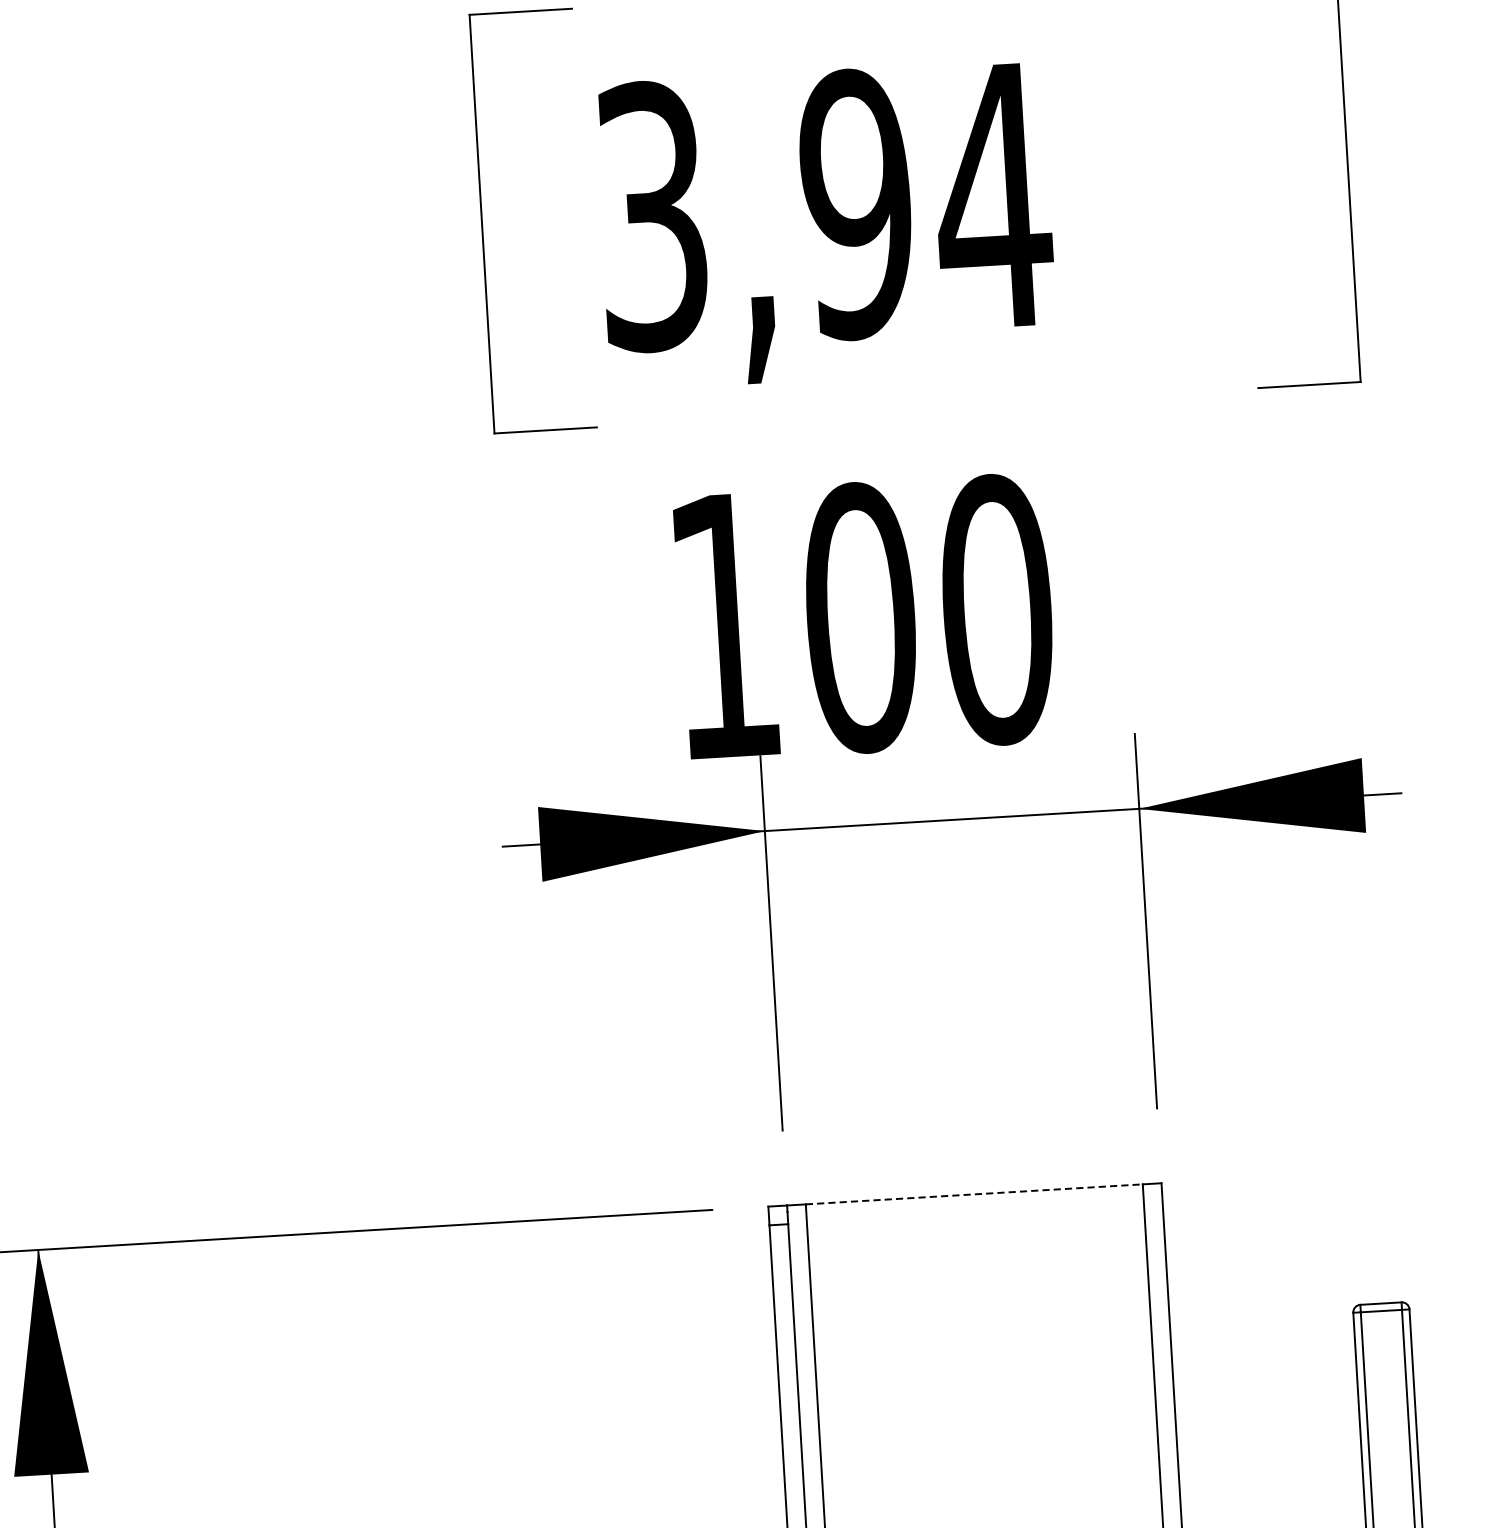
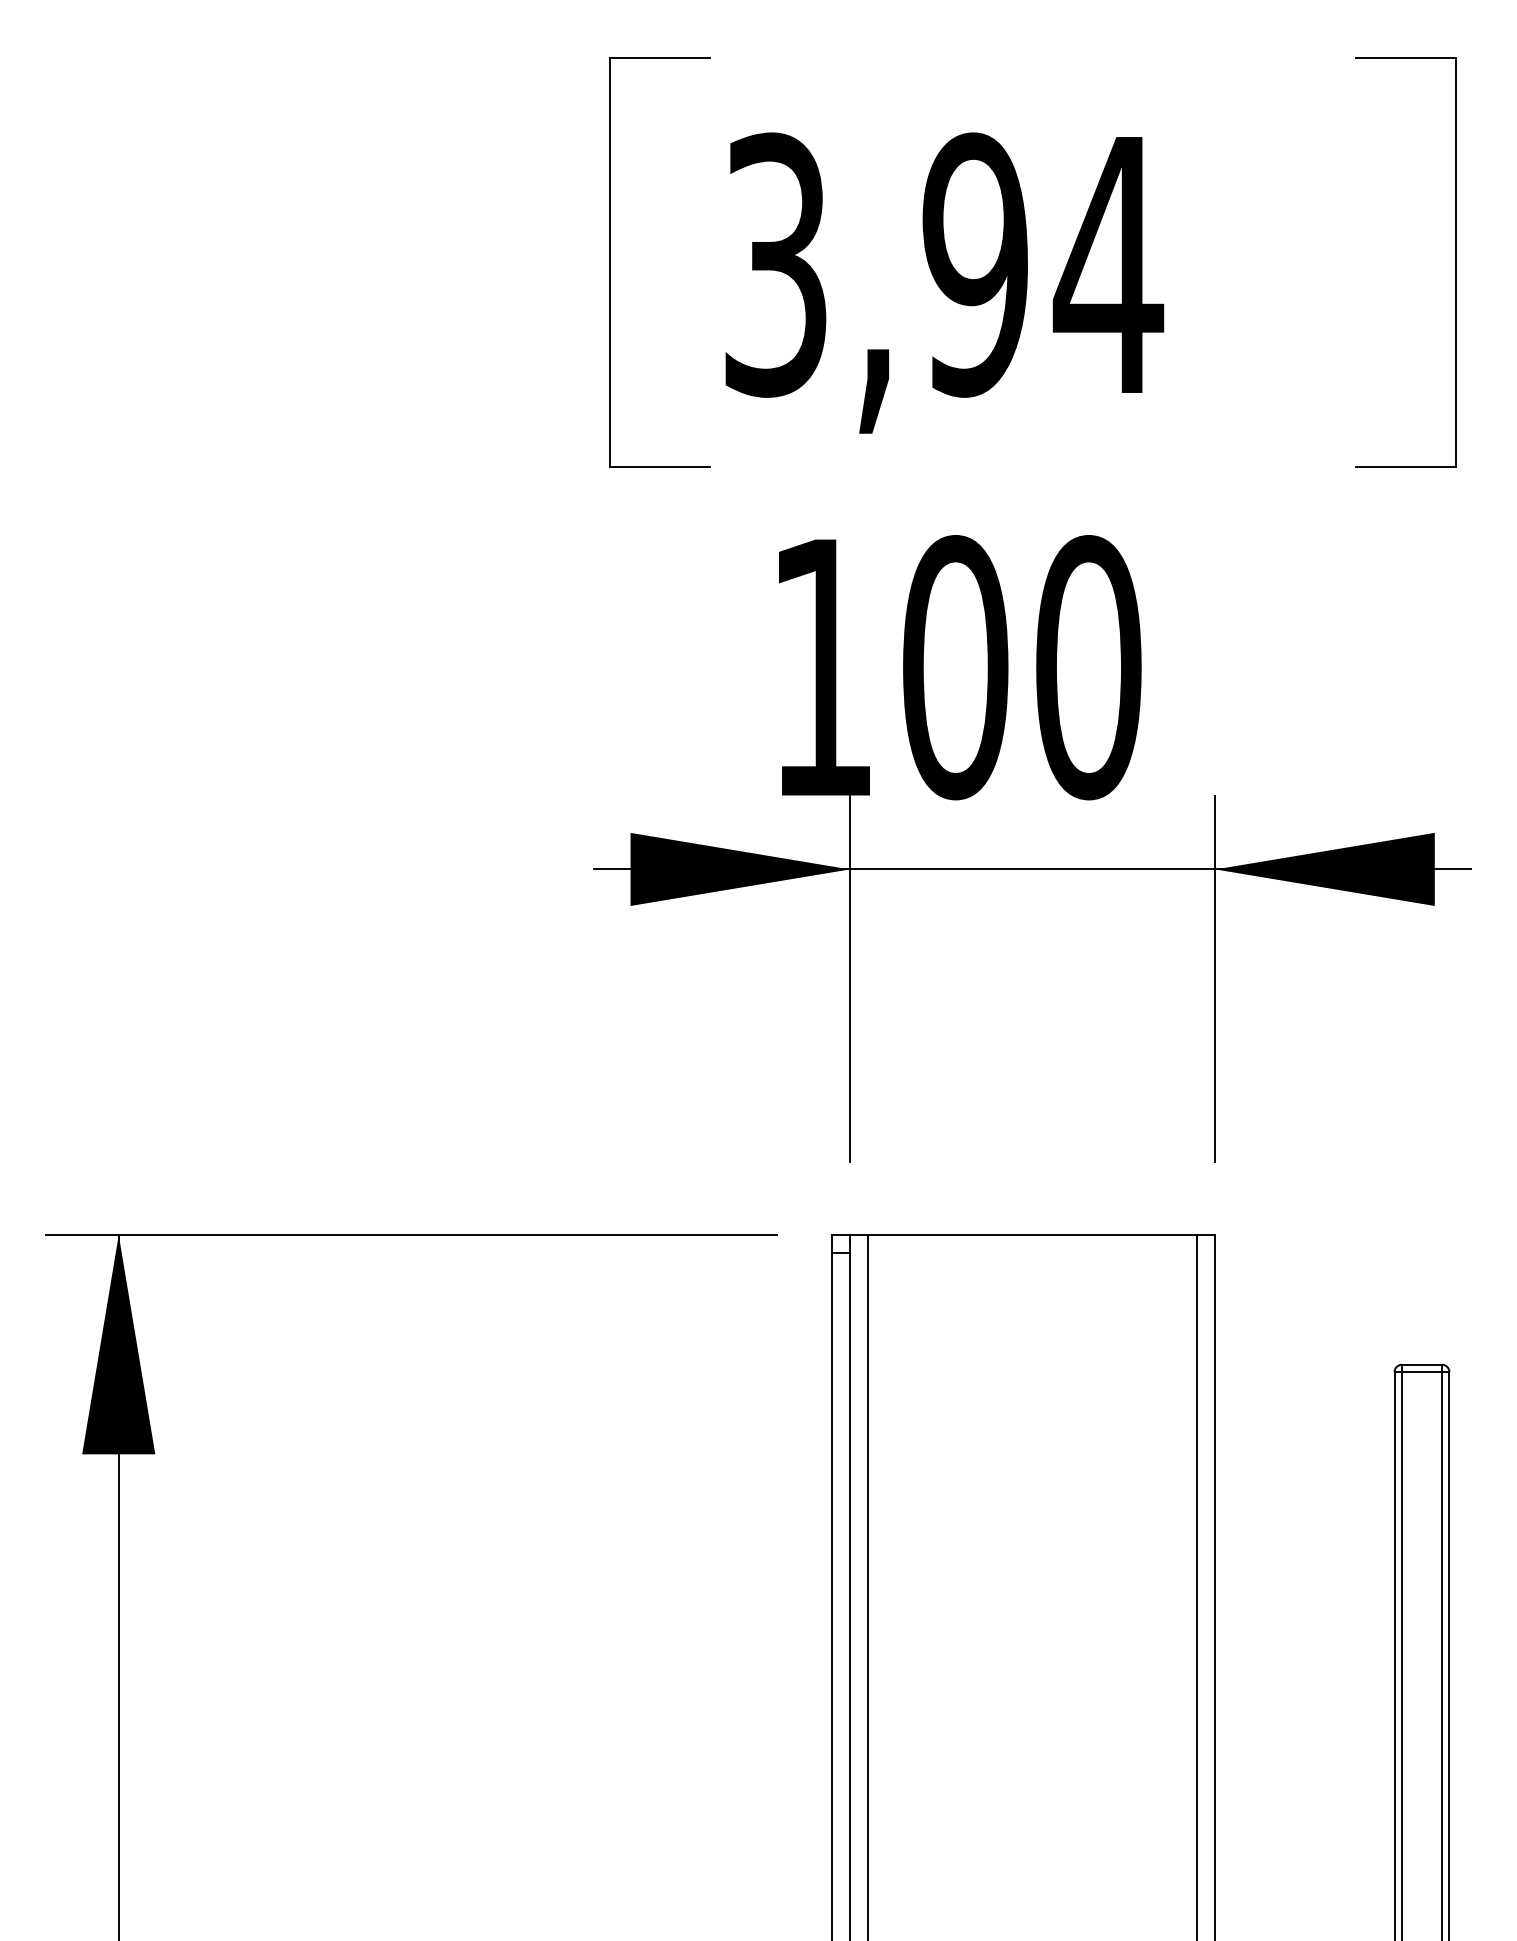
line: (974, 1194) -> (1032, 1235), dashed -> solid

